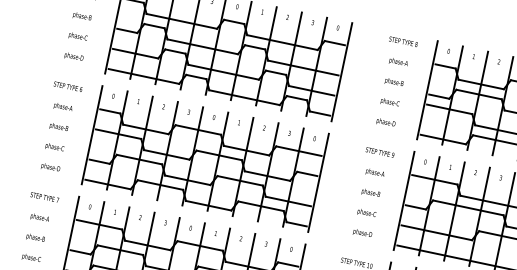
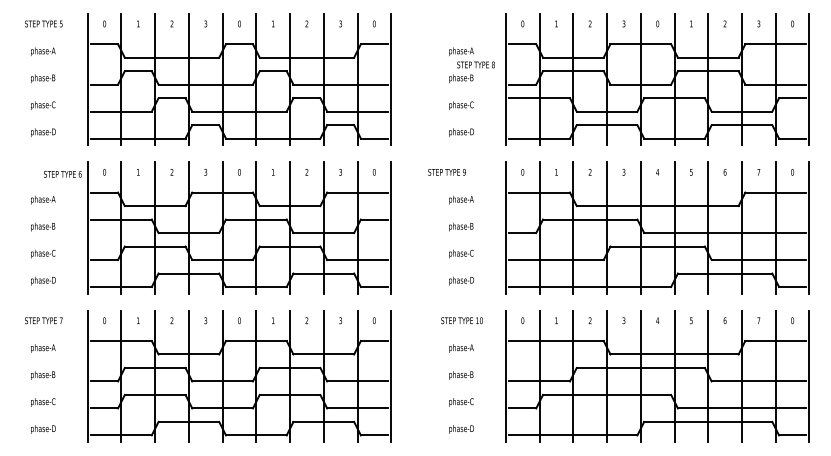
text: (403, 41) -> (475, 64), moved
text: (67, 86) -> (62, 174), moved
text: (379, 152) -> (446, 172), moved

